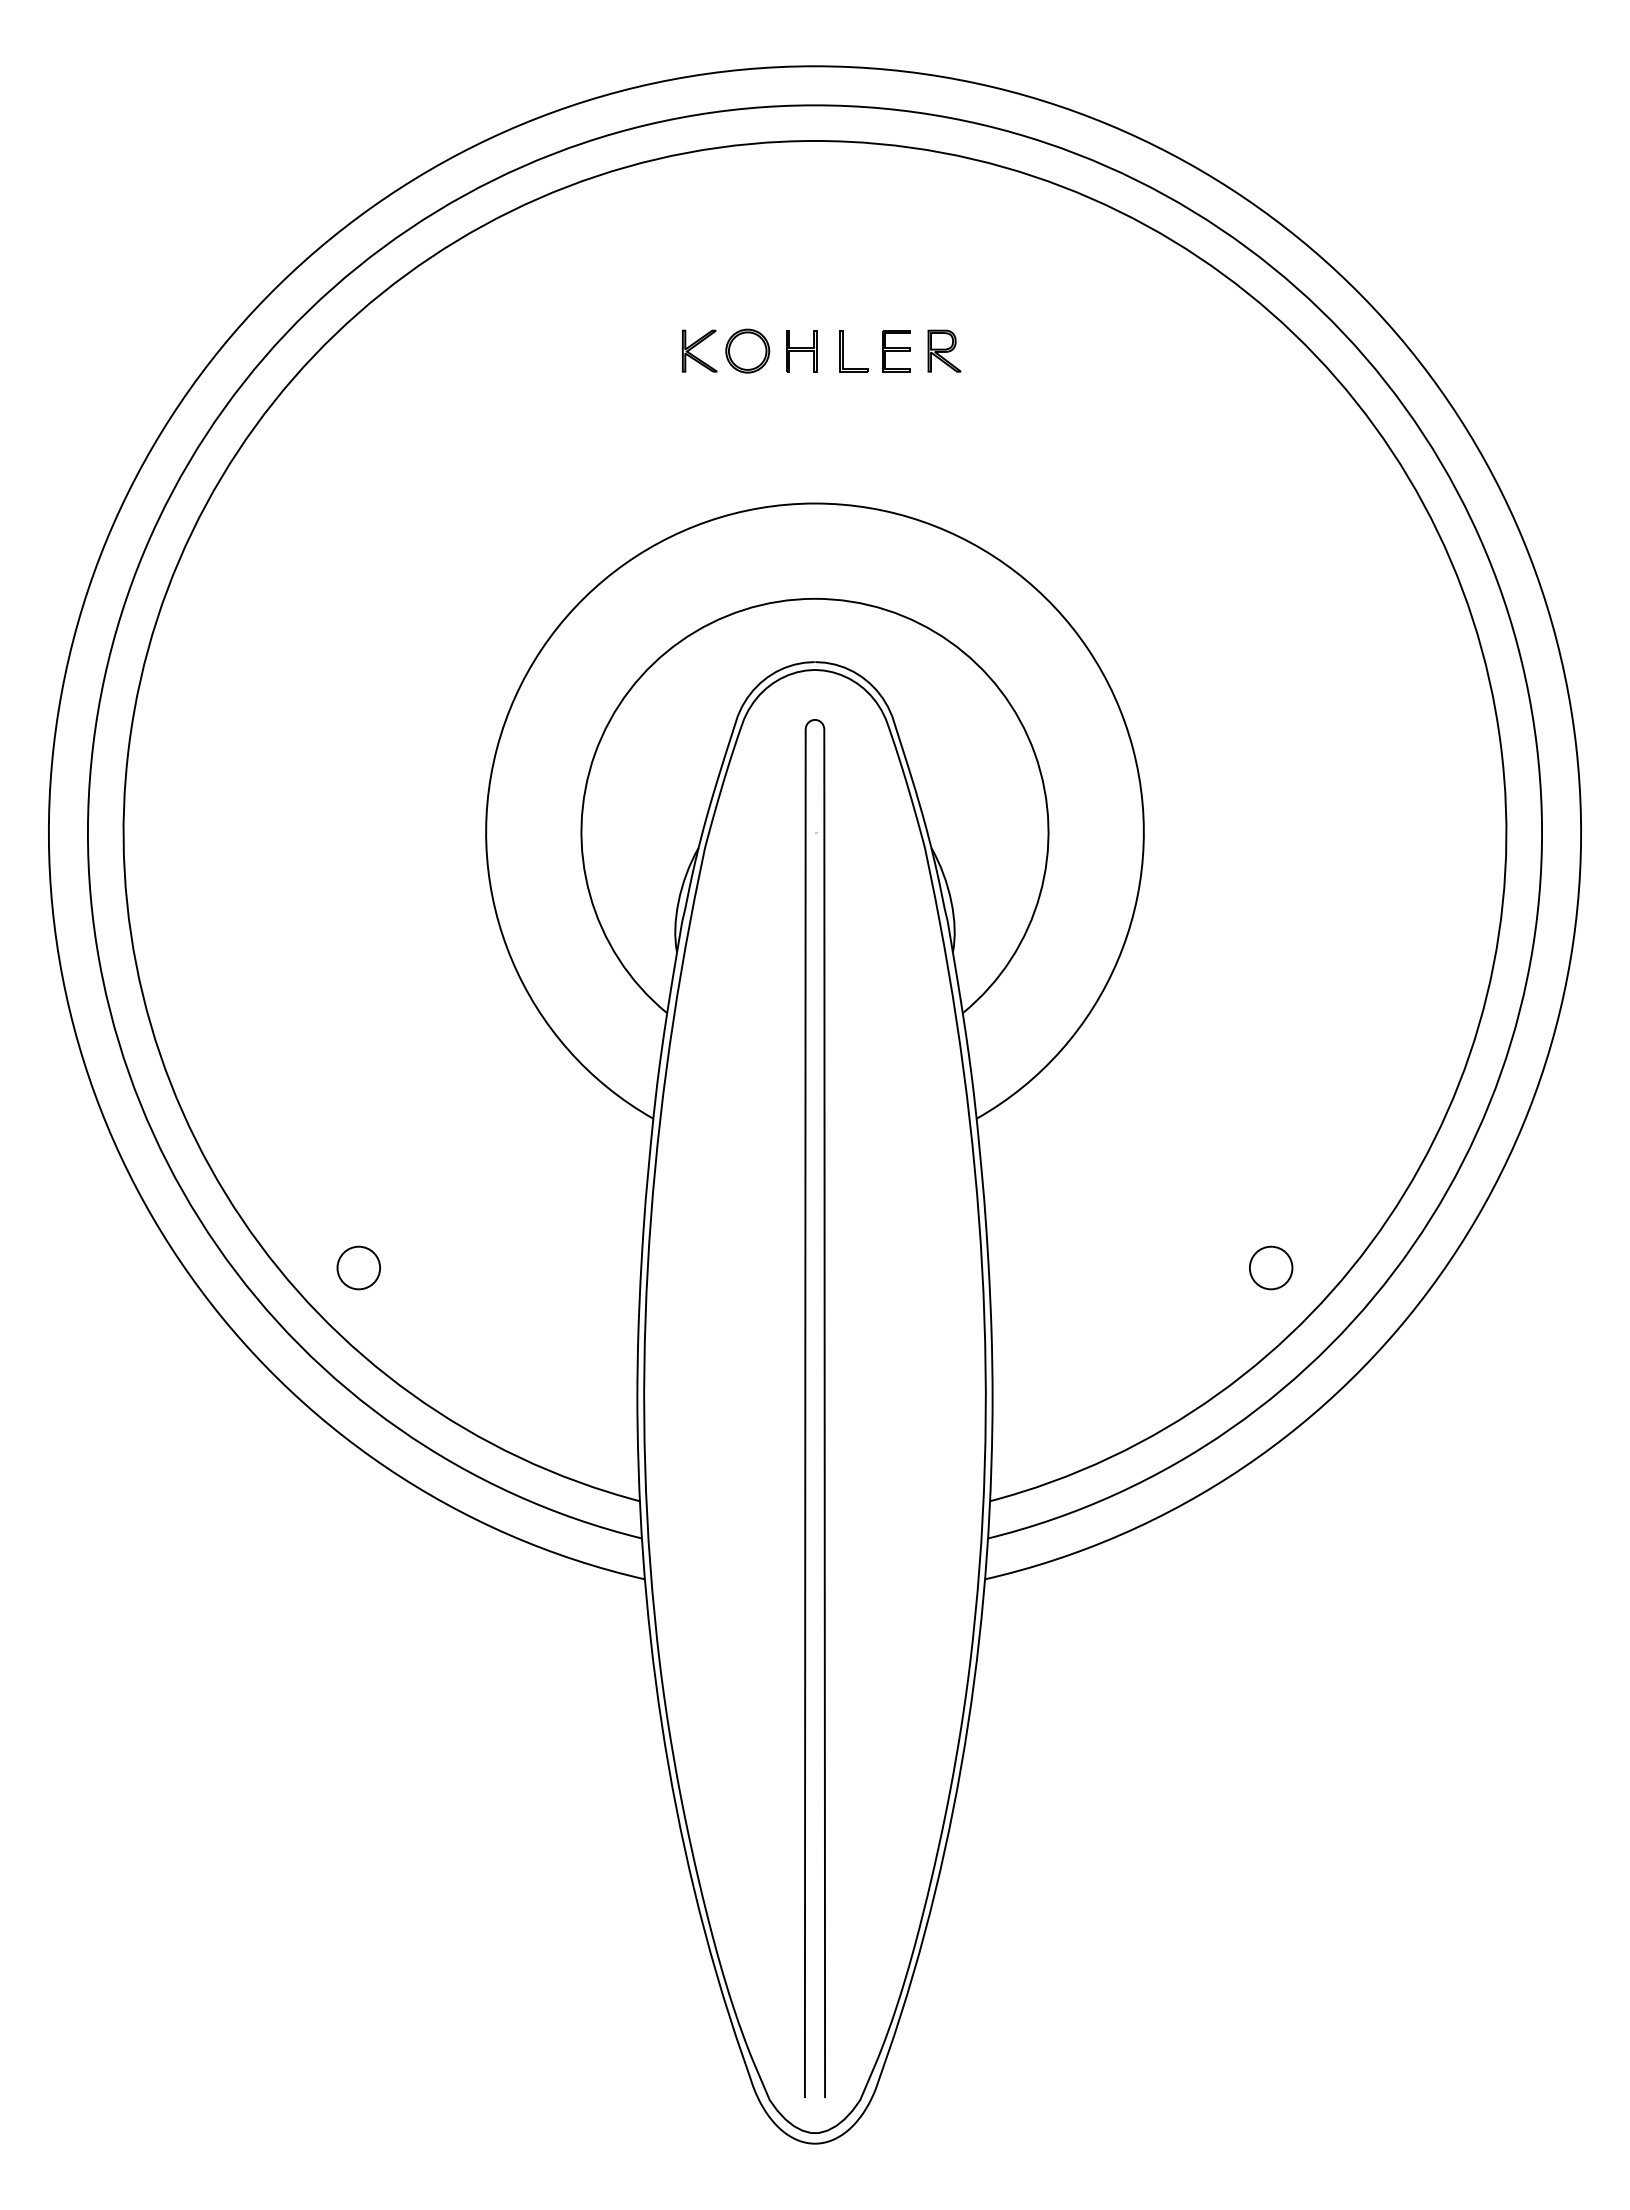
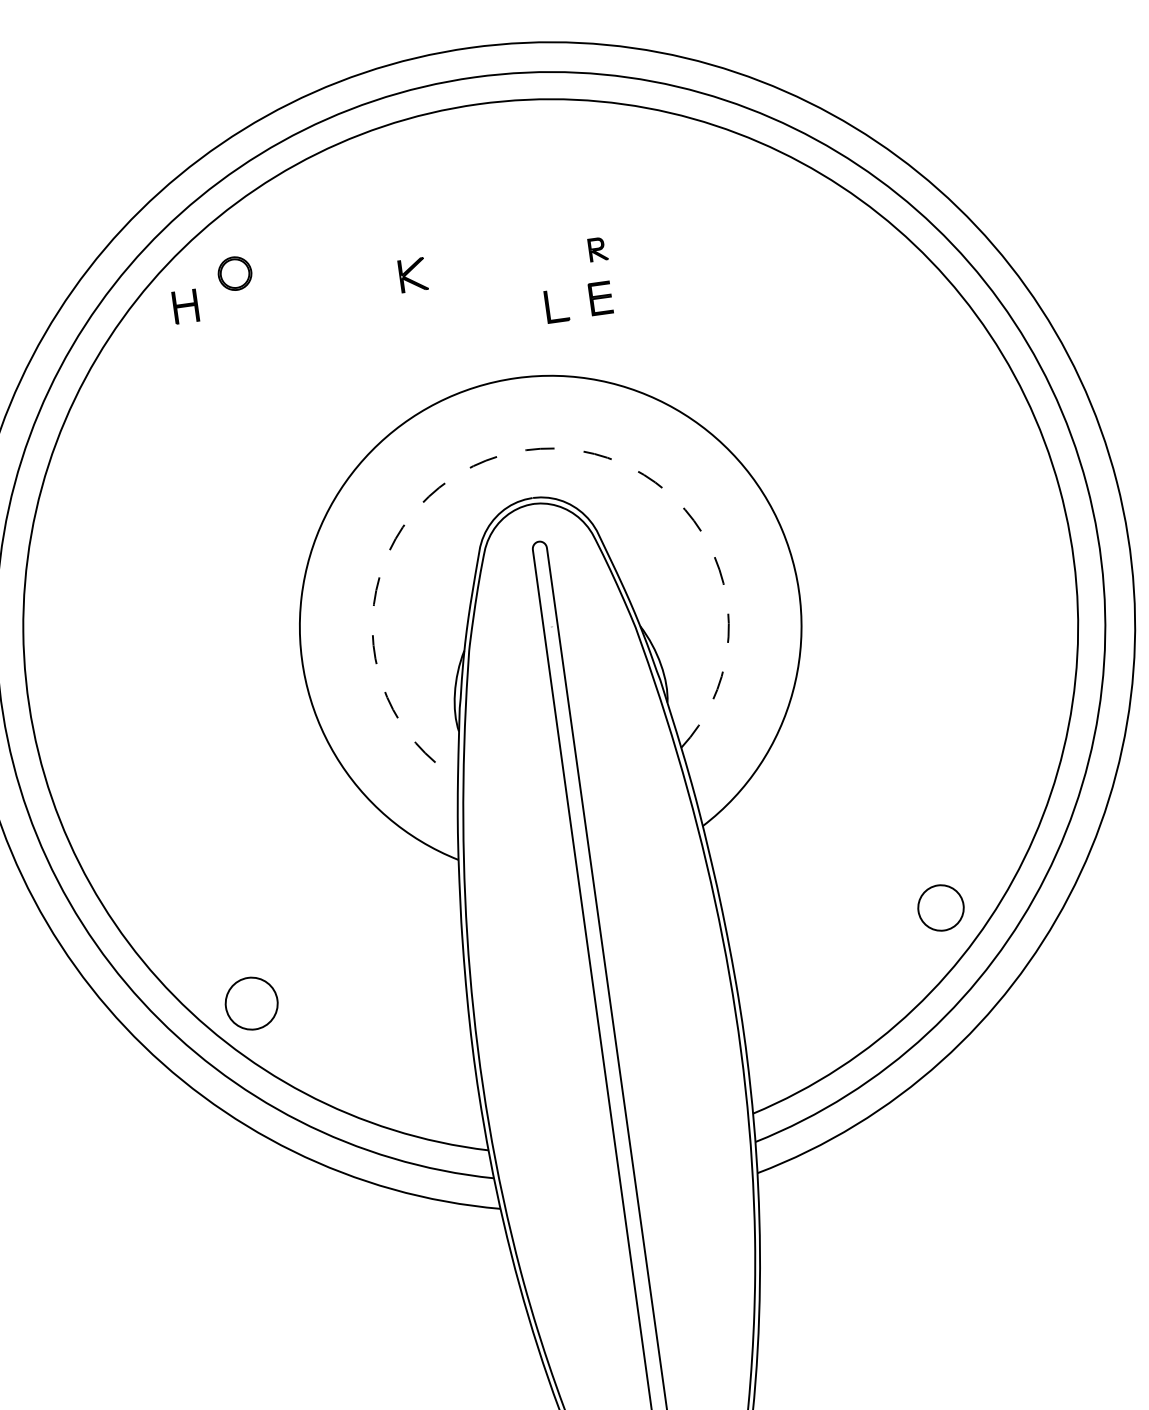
part: (747, 350) -> (234, 273), moved
part: (944, 350) -> (598, 248), size x0.7
part: (801, 351) -> (185, 306), moved
part: (843, 351) -> (549, 307), moved
part: (896, 351) -> (601, 298), moved
arc: (815, 598) -> (526, 449), solid -> dashed
circle: (358, 1267) -> (251, 1003), size x1.6
circle: (1270, 1267) -> (940, 907), size x1.4

